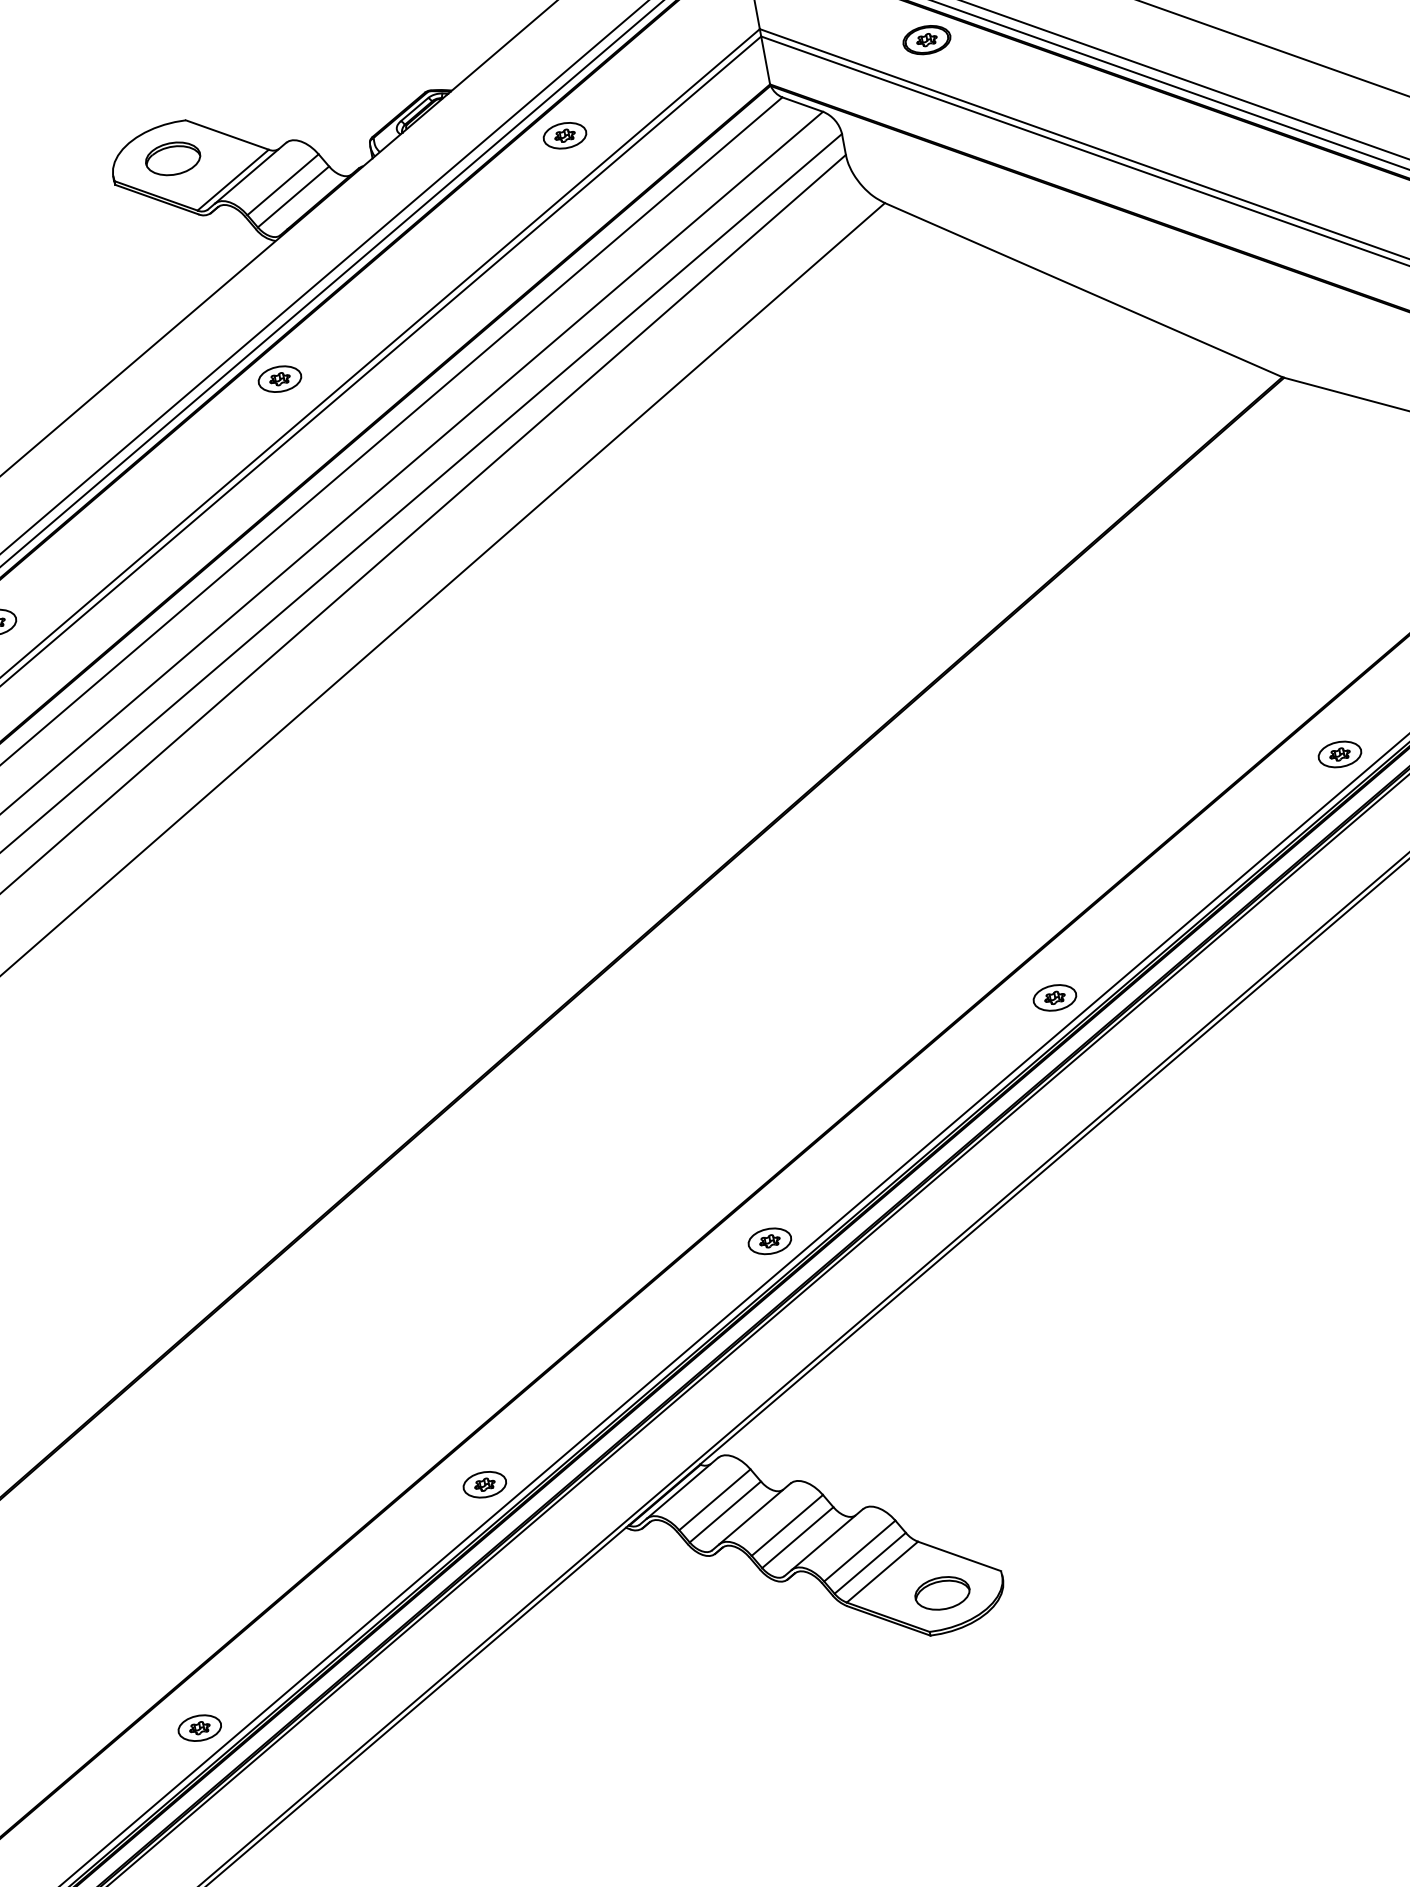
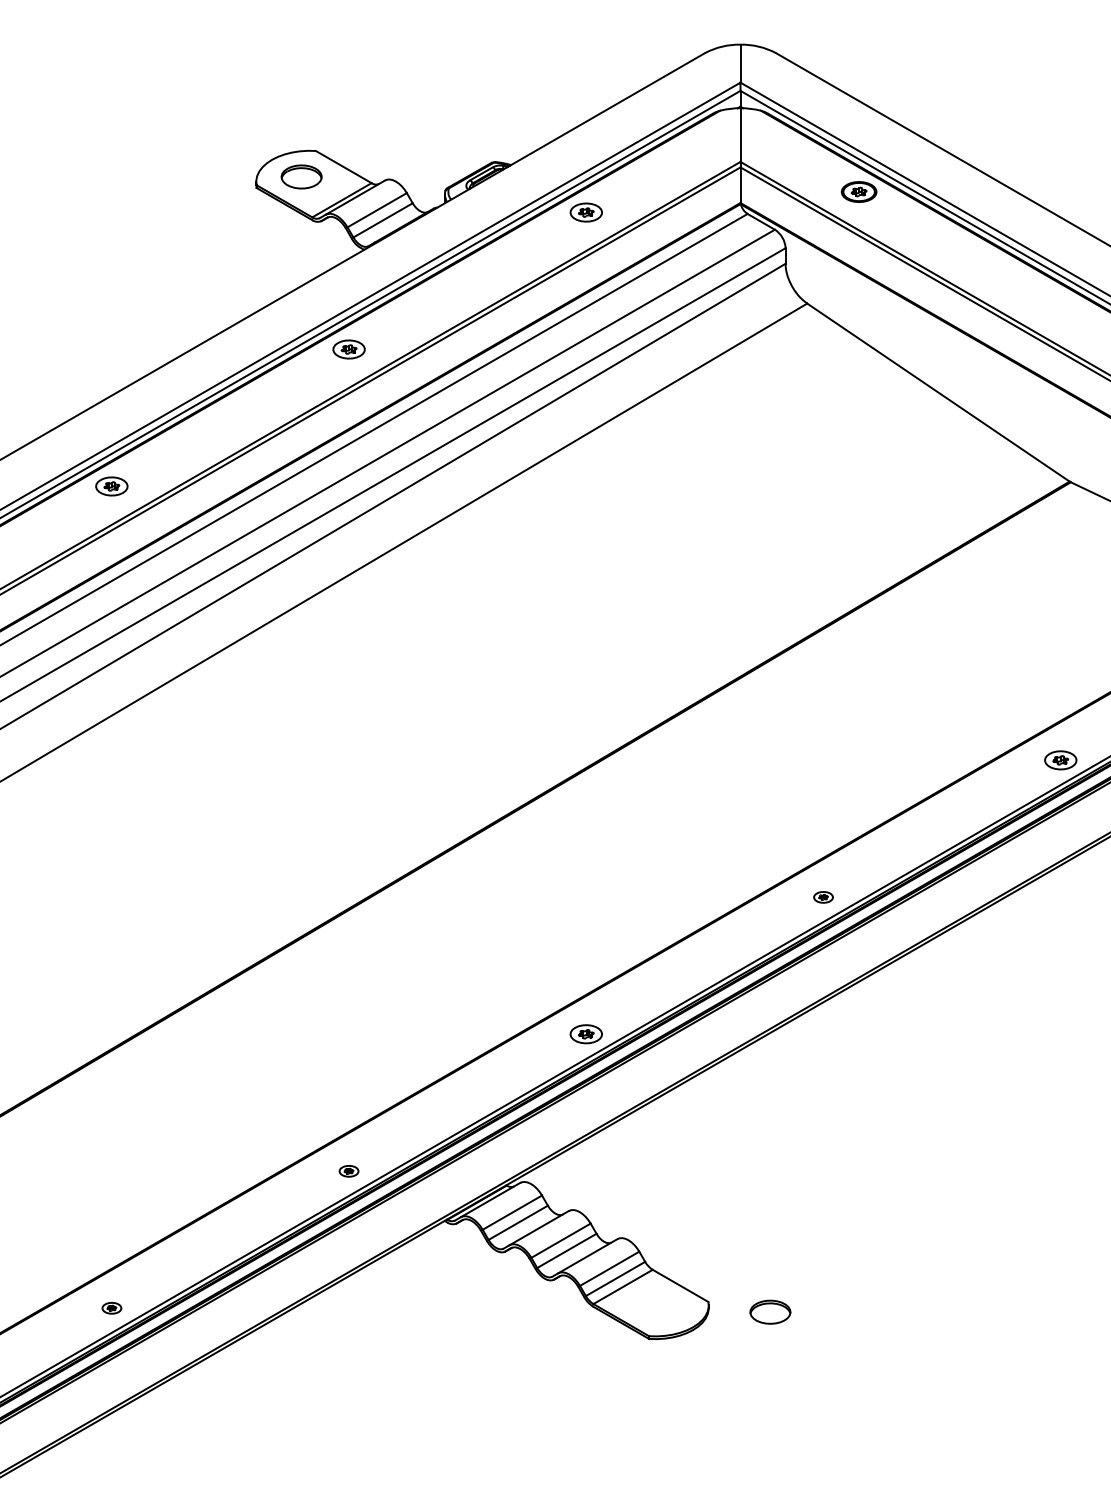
part: (1054, 998) -> (823, 897), size x0.6
part: (484, 1485) -> (348, 1171), size x0.6
part: (942, 1592) -> (770, 1311), moved
part: (199, 1728) -> (111, 1308), size x0.6

